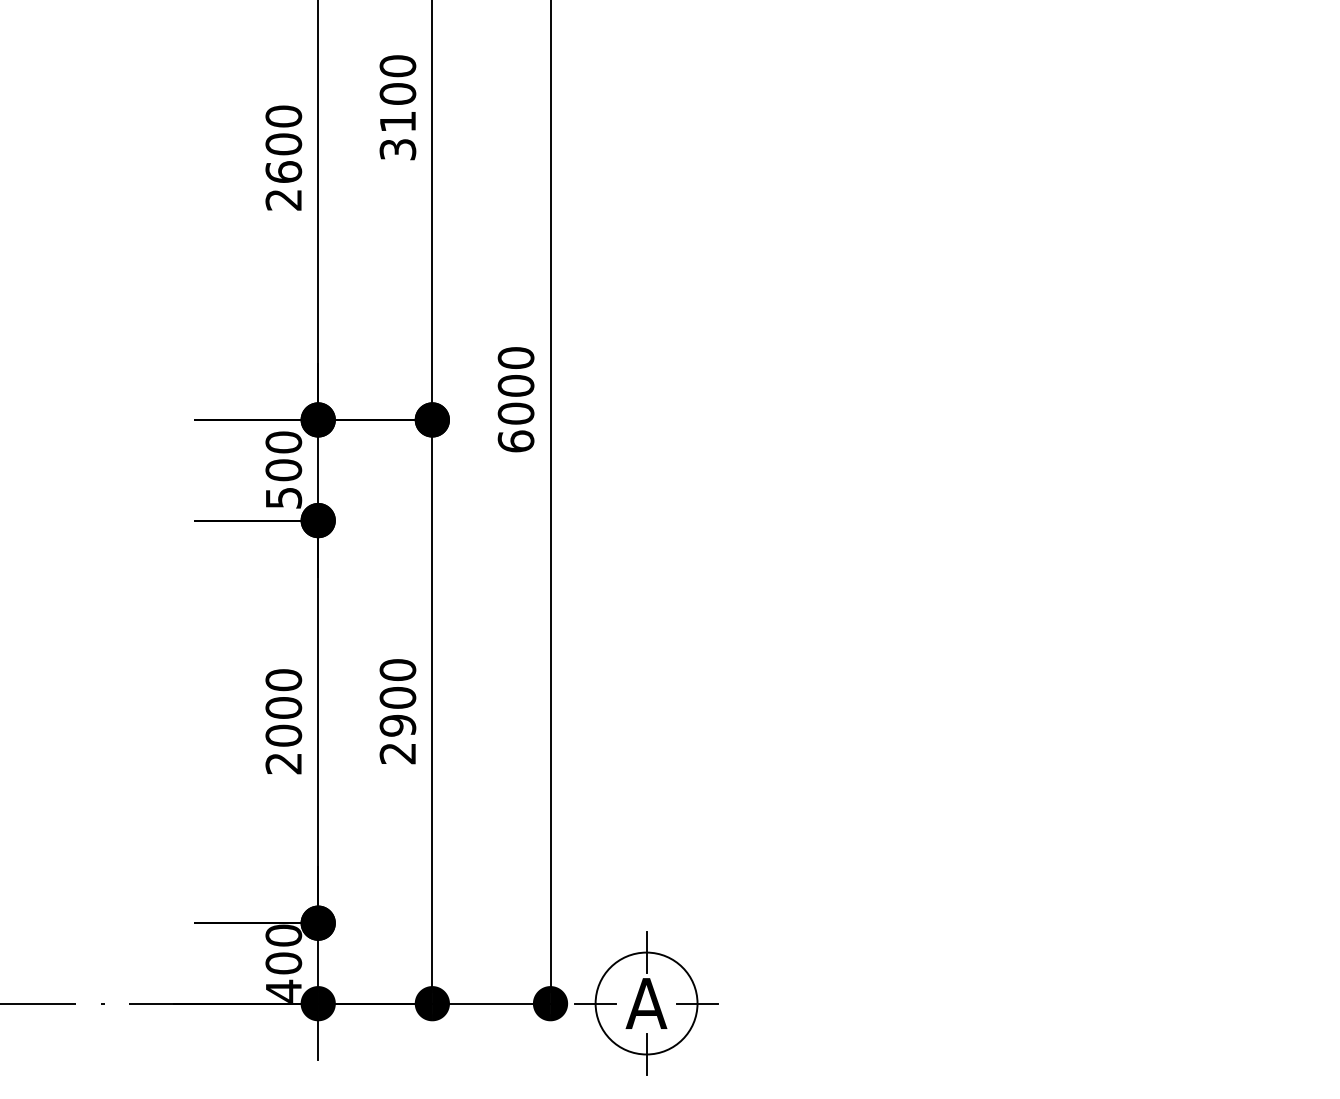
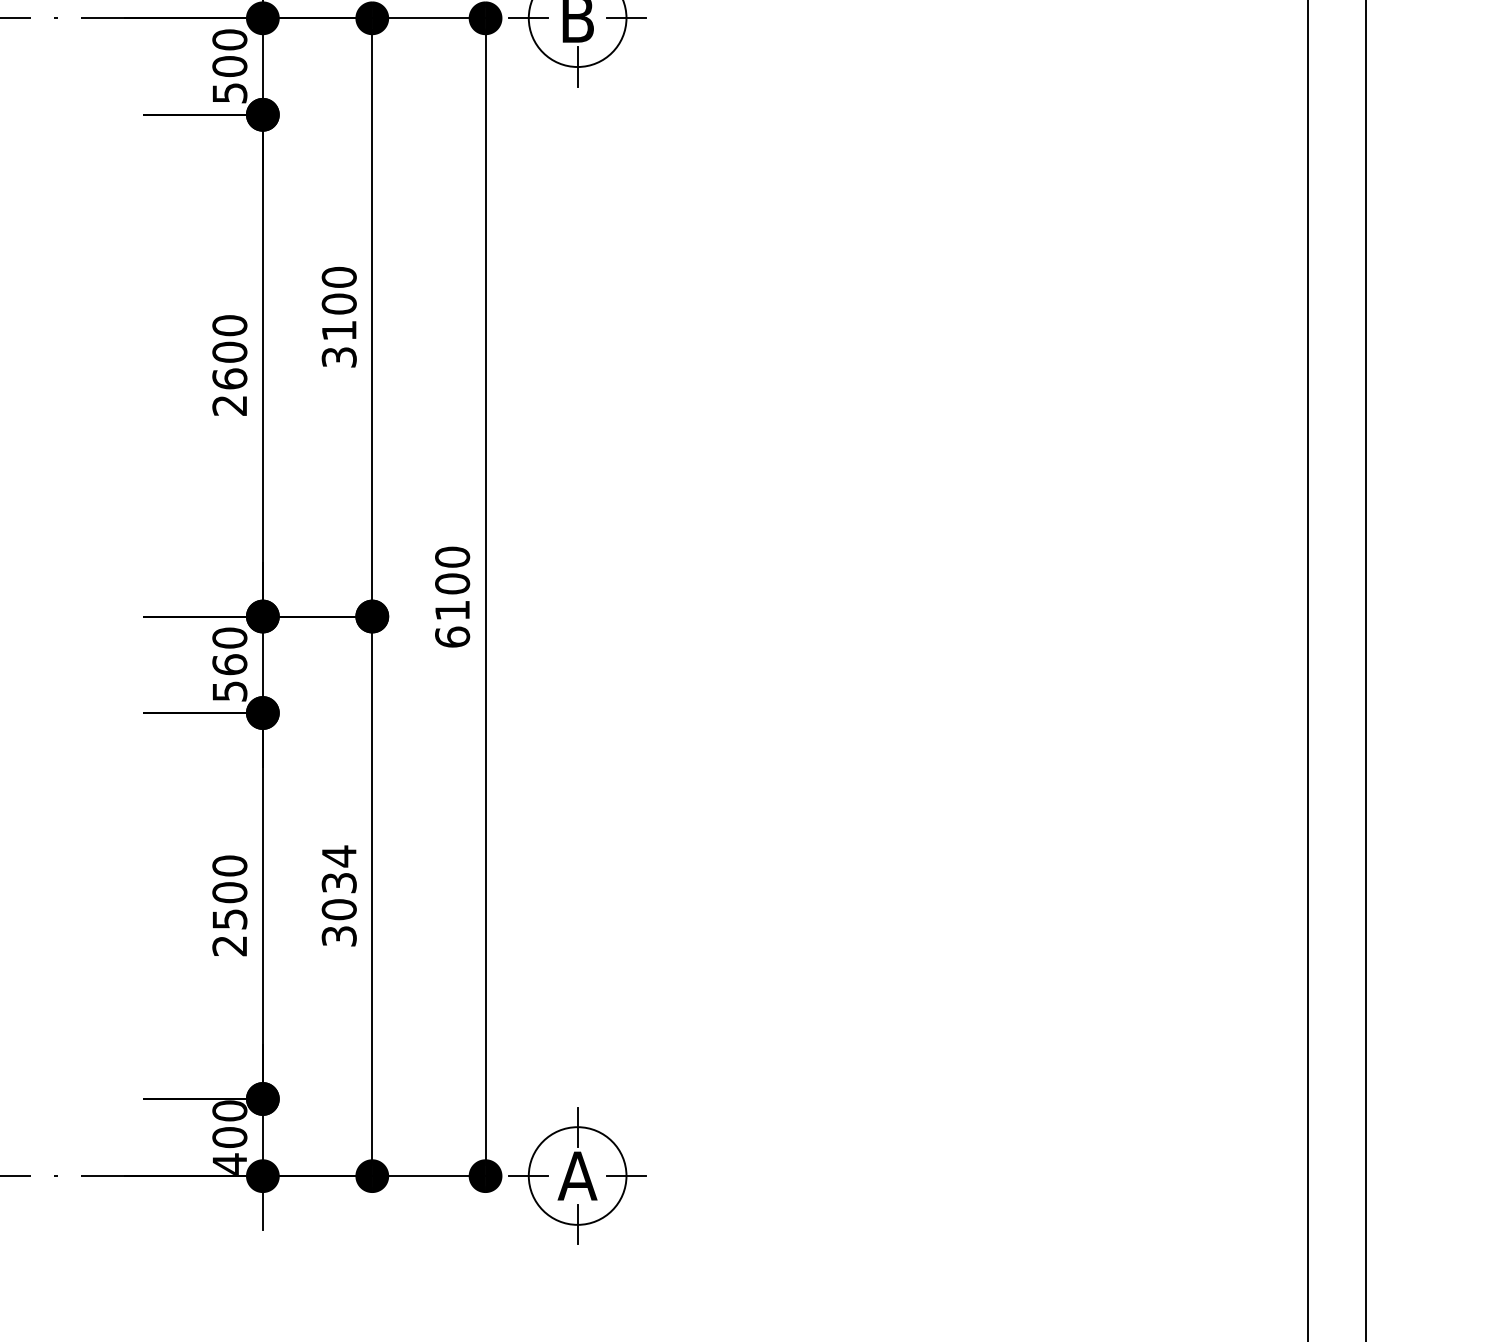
text: (516, 413) -> (452, 610), 6000 -> 6100
text: (283, 469) -> (229, 664), 500 -> 560
text: (397, 710) -> (338, 895), 2900 -> 3034
text: (283, 734) -> (229, 918), 2000 -> 2500

